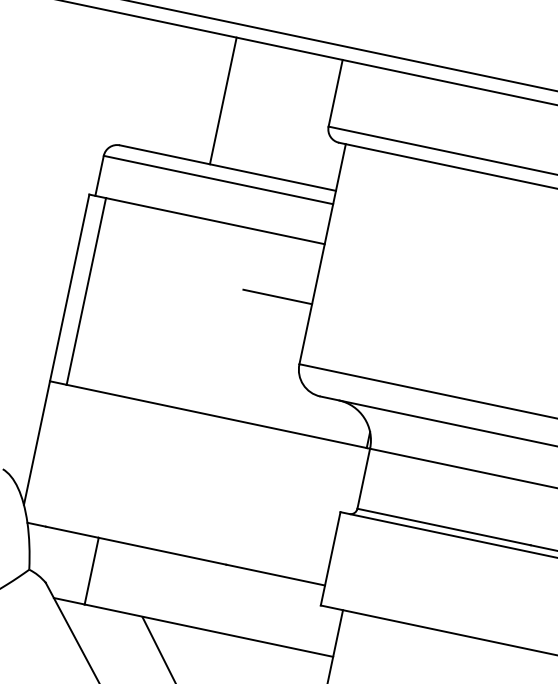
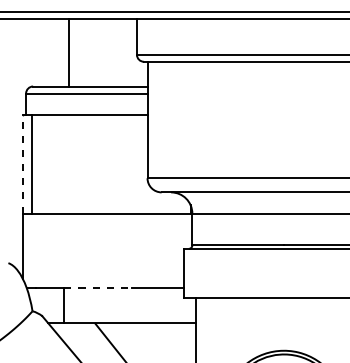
line: (222, 99) -> (68, 52), moved
line: (69, 286) -> (22, 163), solid -> dashed
line: (278, 297) -> (129, 146), removed
line: (163, 551) -> (98, 287), solid -> dashed

